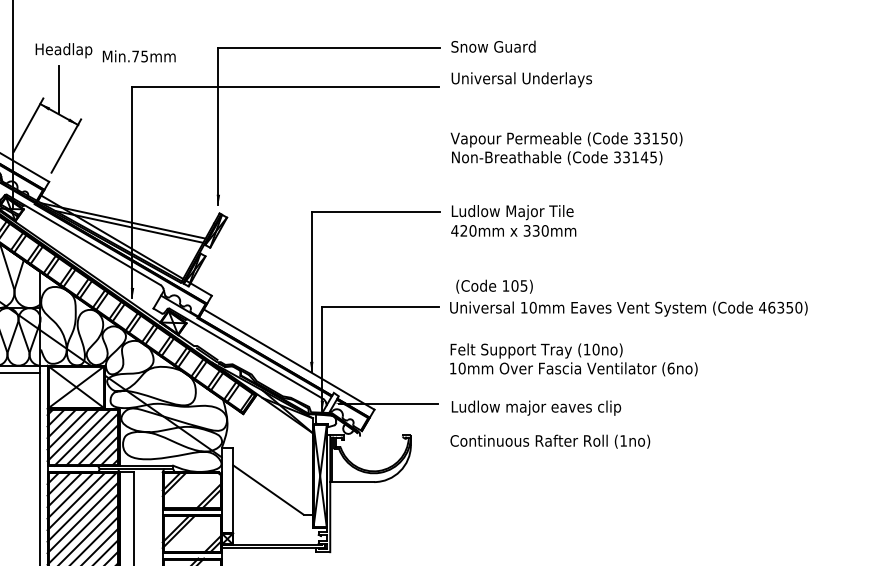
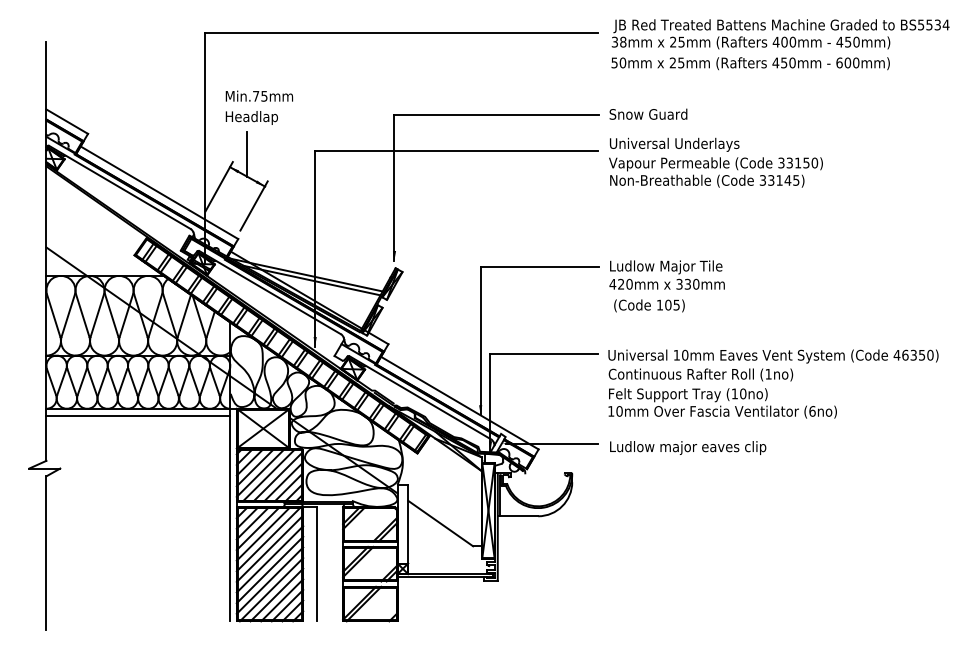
text: (138, 55) -> (258, 95), moved
text: (566, 148) -> (715, 172), moved
text: (494, 286) -> (649, 305), moved
text: (549, 441) -> (700, 374), moved

